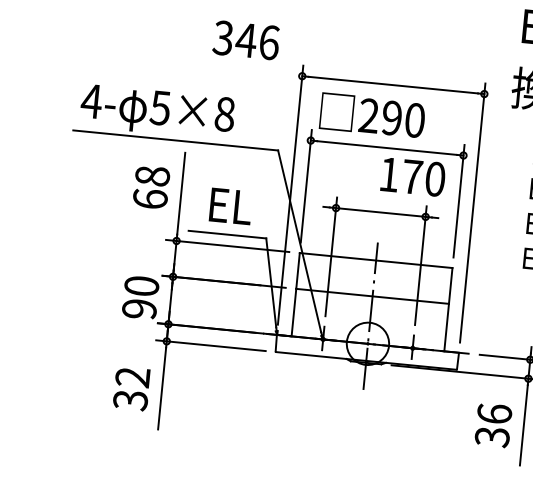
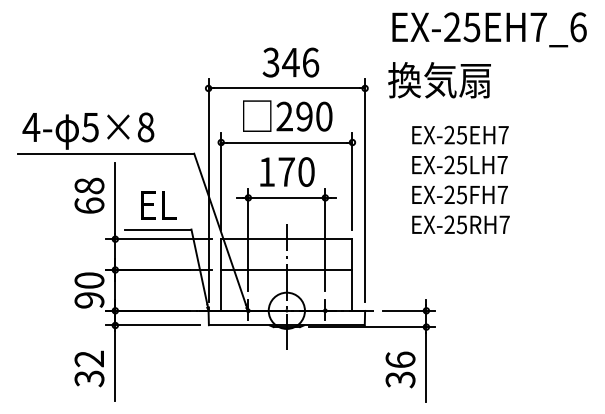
text: (245, 40) -> (290, 62), moved
text: (372, 114) -> (287, 115), moved
text: (413, 176) -> (287, 171), moved

